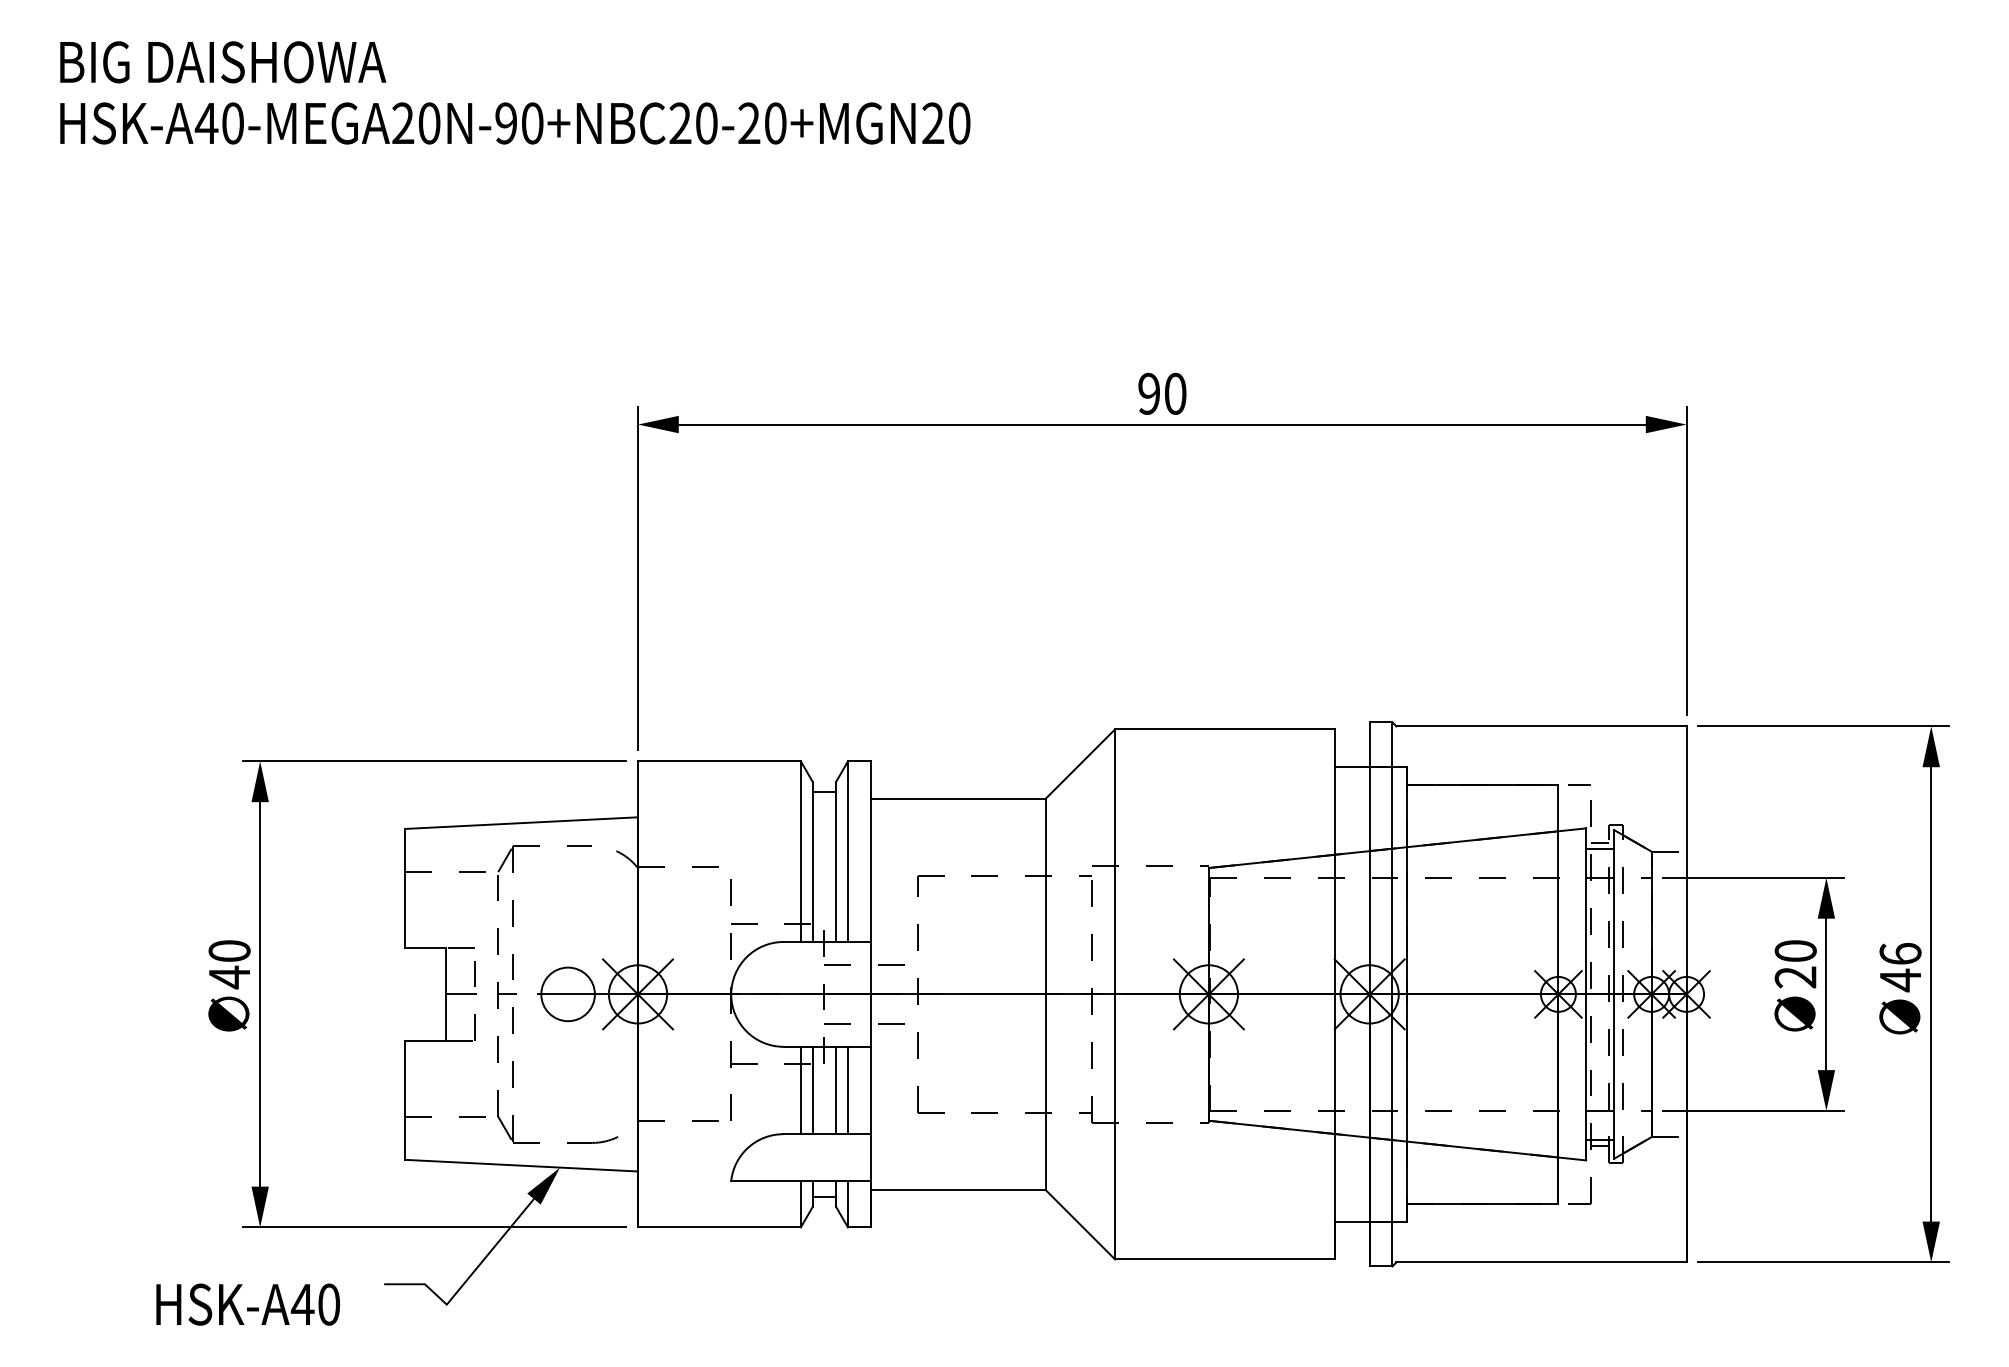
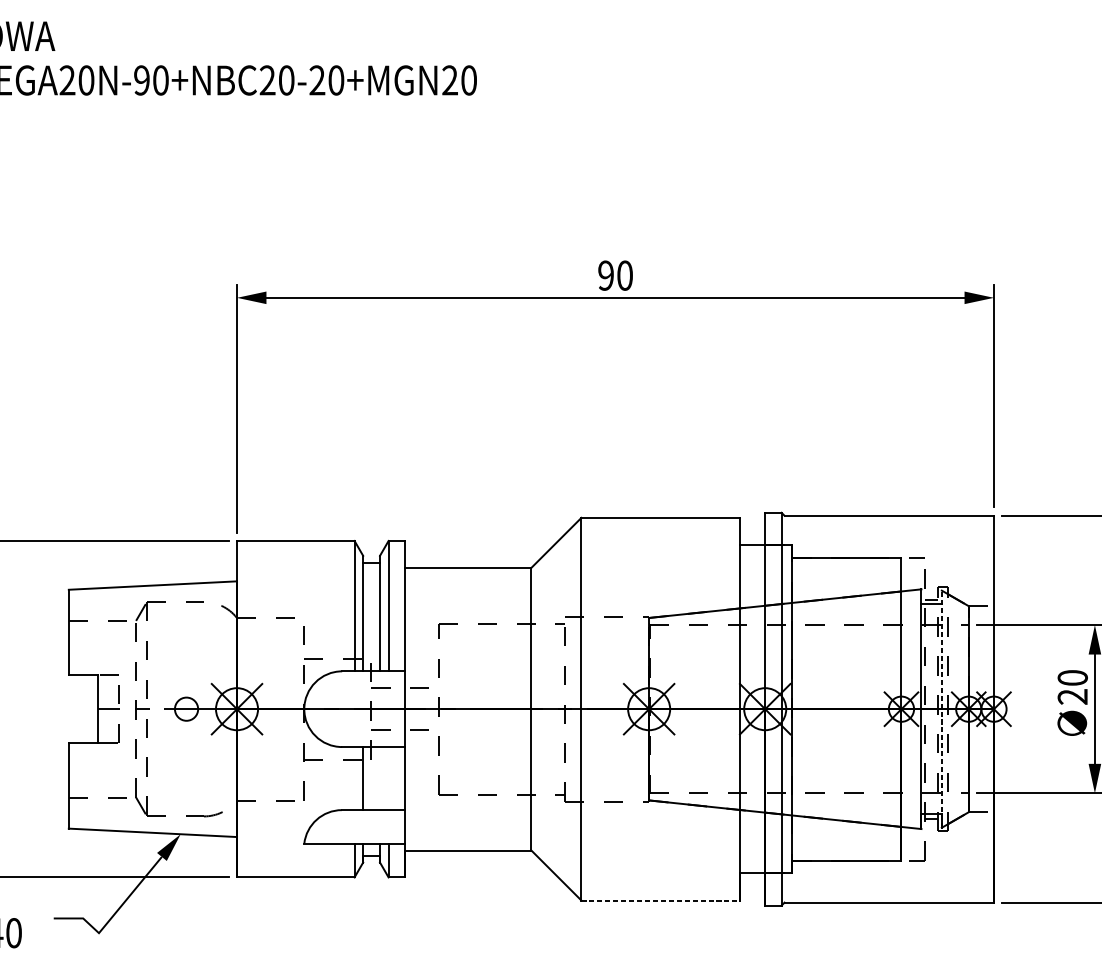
line: (1614, 993) -> (941, 708), solid -> dashed
circle: (567, 994) -> (186, 709), size x0.6
line: (800, 1090) -> (354, 778), removed
line: (836, 1090) -> (380, 778), removed
line: (847, 1090) -> (388, 778), removed
line: (1224, 1259) -> (660, 900), solid -> dashed

